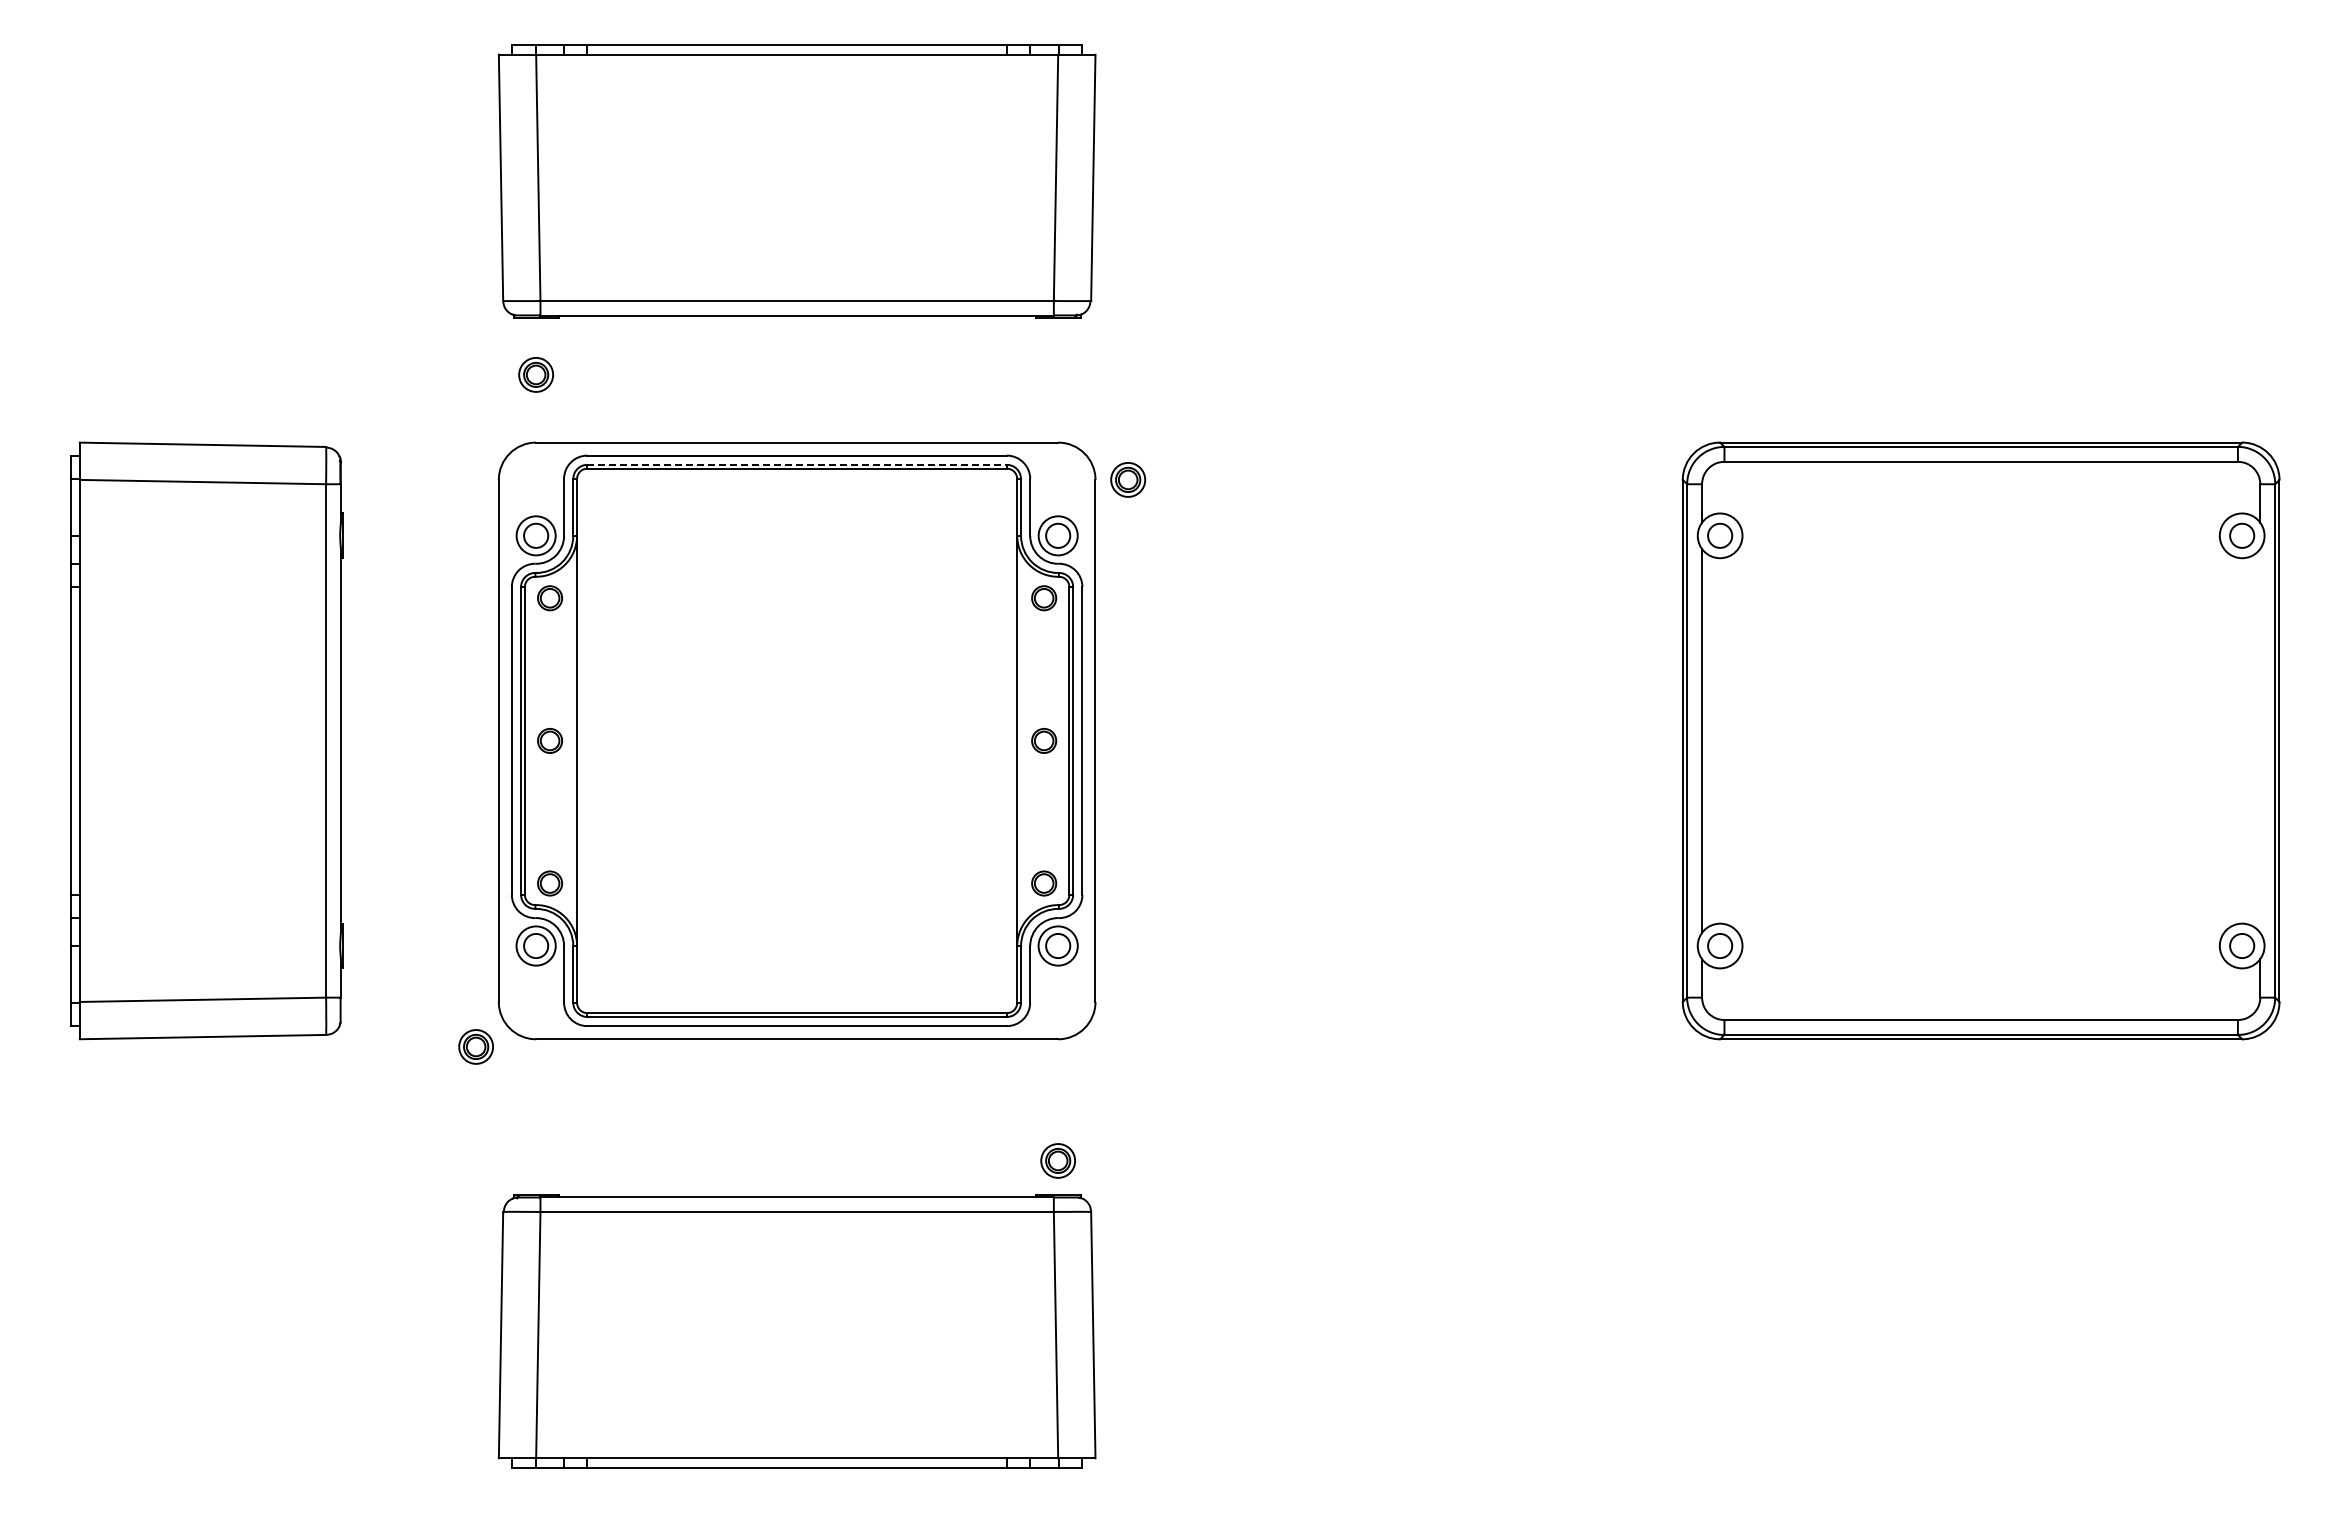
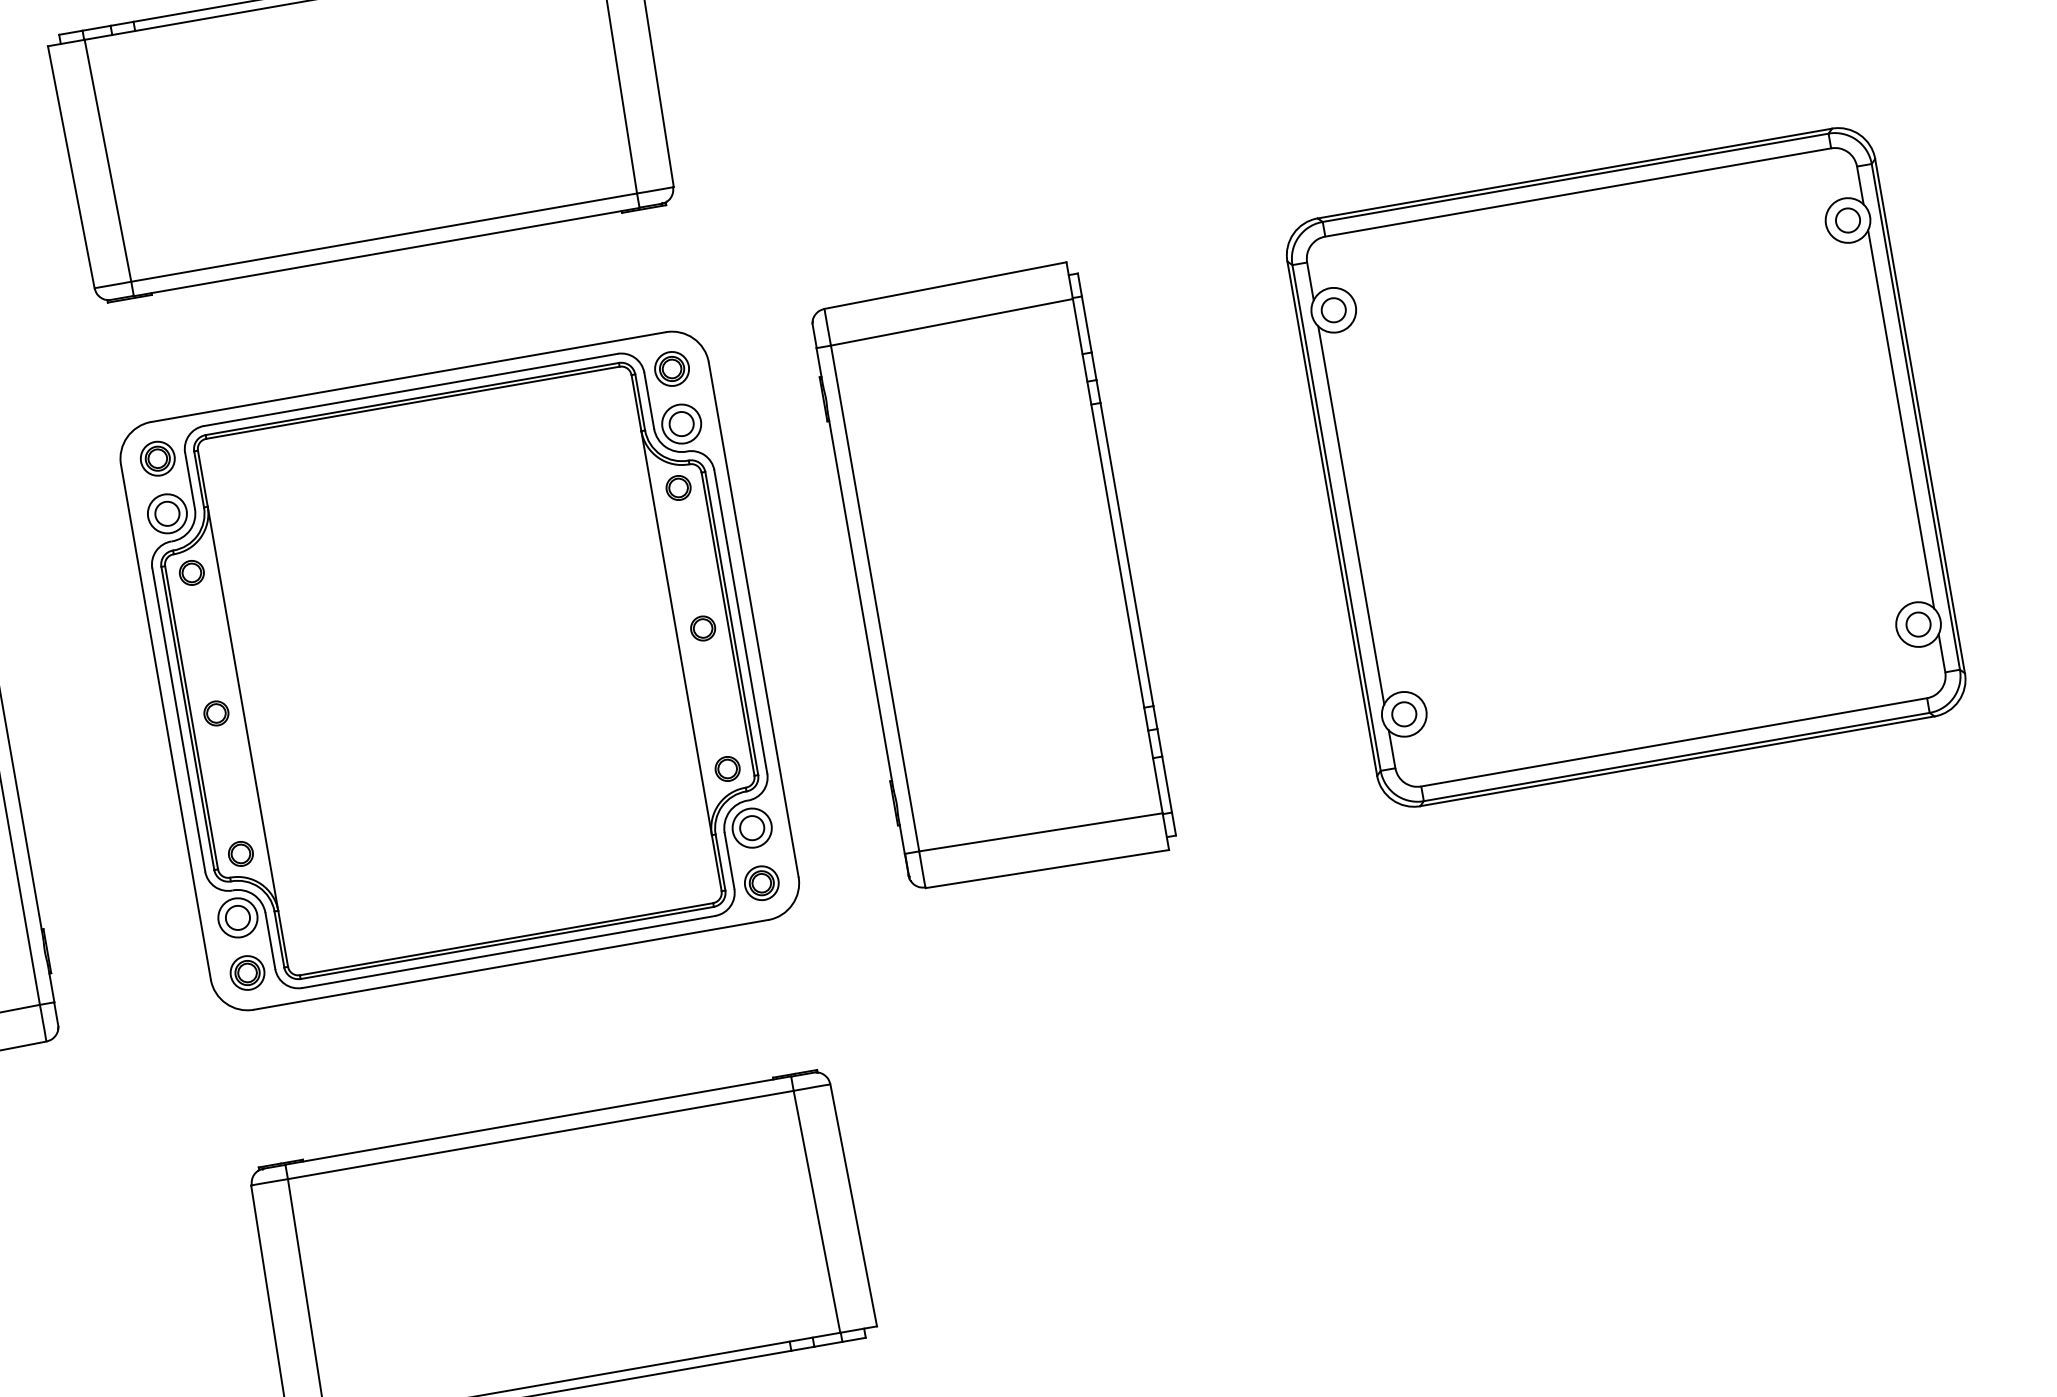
part: (535, 374) -> (157, 458), moved
line: (797, 464) -> (412, 398), dashed -> solid
part: (1128, 479) -> (672, 368), moved
part: (1337, 740) -> (992, 577), added
line: (2260, 740) -> (1901, 418), added
part: (475, 1046) -> (246, 972), moved
part: (1057, 1160) -> (761, 882), moved

